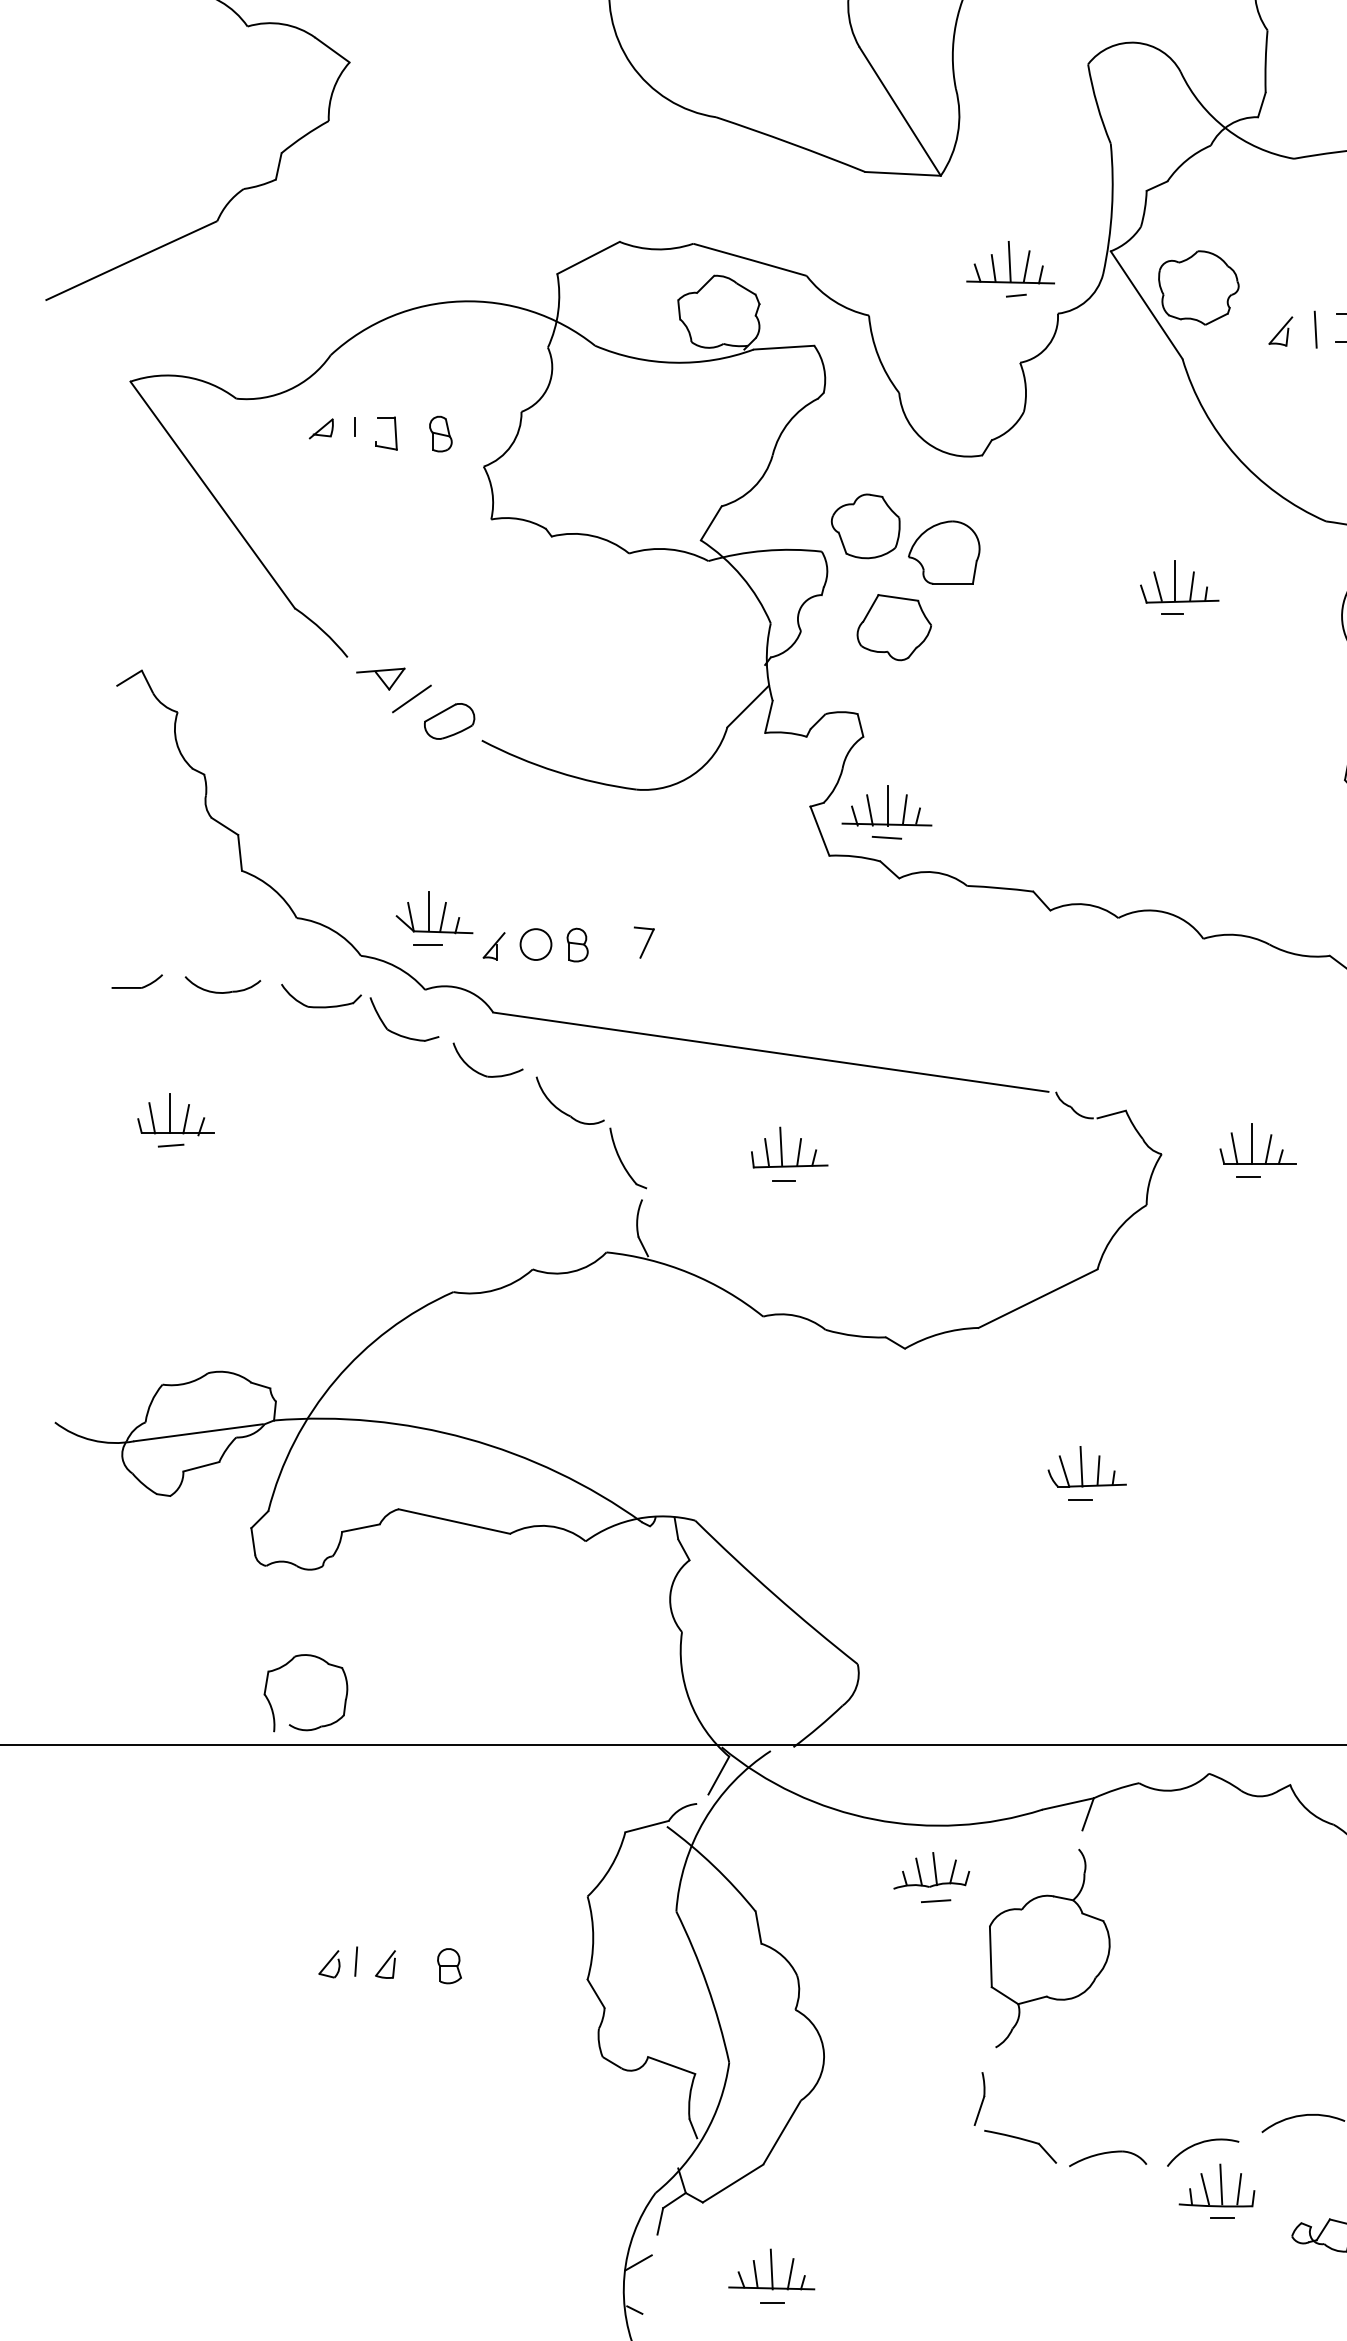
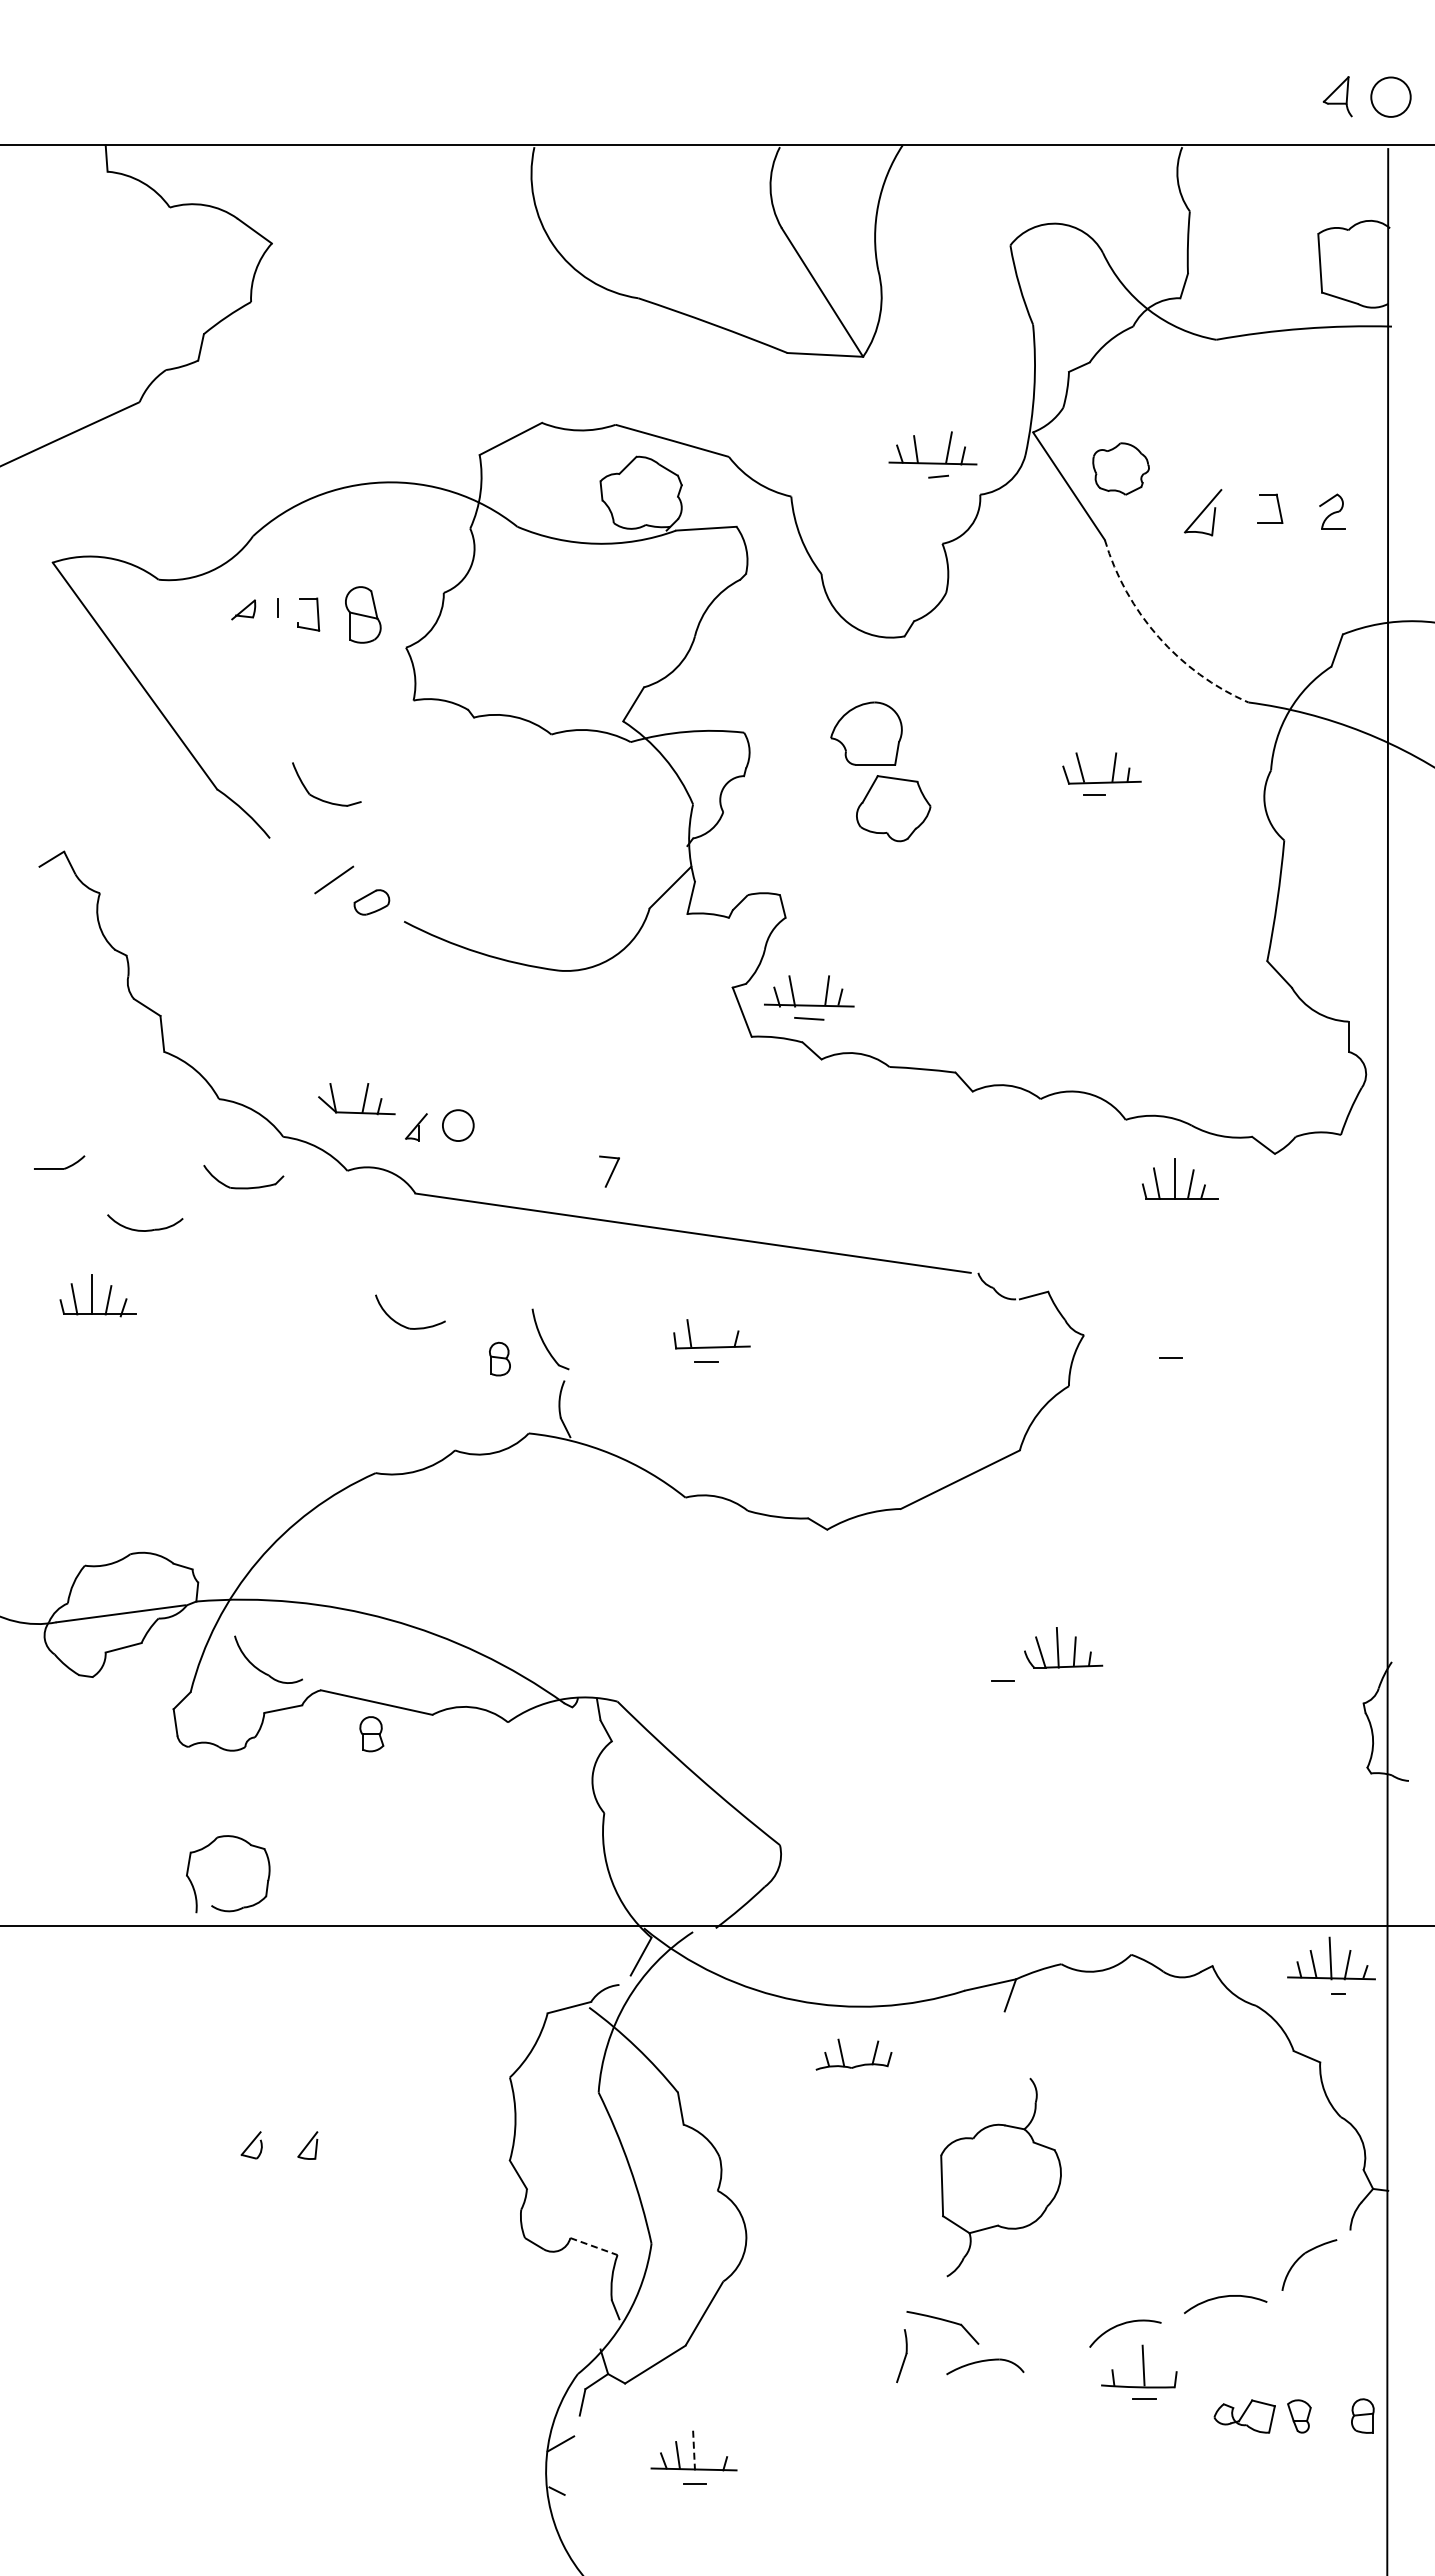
line: (1009, 261) -> (931, 442), removed
part: (1198, 287) -> (1120, 468), size x0.7
line: (1315, 329) -> (1237, 510), removed
part: (1280, 331) -> (1202, 512), size x1.6
part: (440, 434) -> (362, 615), size x1.6
arc: (1236, 456) -> (1158, 637), solid -> dashed
part: (865, 526) -> (787, 707), removed
line: (1175, 580) -> (1097, 761), removed
part: (894, 627) -> (893, 808), moved
part: (380, 678) -> (302, 859), removed
part: (449, 721) -> (371, 902), size x0.7
line: (888, 805) -> (810, 986), removed
line: (429, 911) -> (351, 1092), removed
part: (644, 942) -> (609, 1171), moved
line: (428, 944) -> (350, 1125), removed
part: (577, 944) -> (499, 1358), moved
part: (225, 991) -> (147, 1229), moved
part: (398, 1033) -> (320, 798), moved
part: (482, 1073) -> (404, 1325), moved
part: (562, 1110) -> (260, 1669), moved
part: (1258, 1143) -> (1180, 1178), moved
line: (171, 1145) -> (93, 1326), removed
line: (781, 1146) -> (703, 1327), removed
line: (799, 1152) -> (721, 1333), removed
part: (1087, 1466) -> (1063, 1647), moved
line: (935, 1869) -> (857, 2050), removed
line: (936, 1901) -> (858, 2082), removed
part: (1049, 1948) -> (1000, 2177), moved
line: (356, 1961) -> (278, 2142), removed
part: (449, 1966) -> (371, 1734), moved
line: (672, 2065) -> (594, 2246), solid -> dashed
part: (979, 2099) -> (901, 2356), moved
part: (1108, 2158) -> (985, 2366), moved
line: (1205, 2189) -> (1127, 2370), removed
line: (1239, 2189) -> (1161, 2370), removed
line: (772, 2269) -> (694, 2450), solid -> dashed
line: (790, 2274) -> (712, 2455), removed

